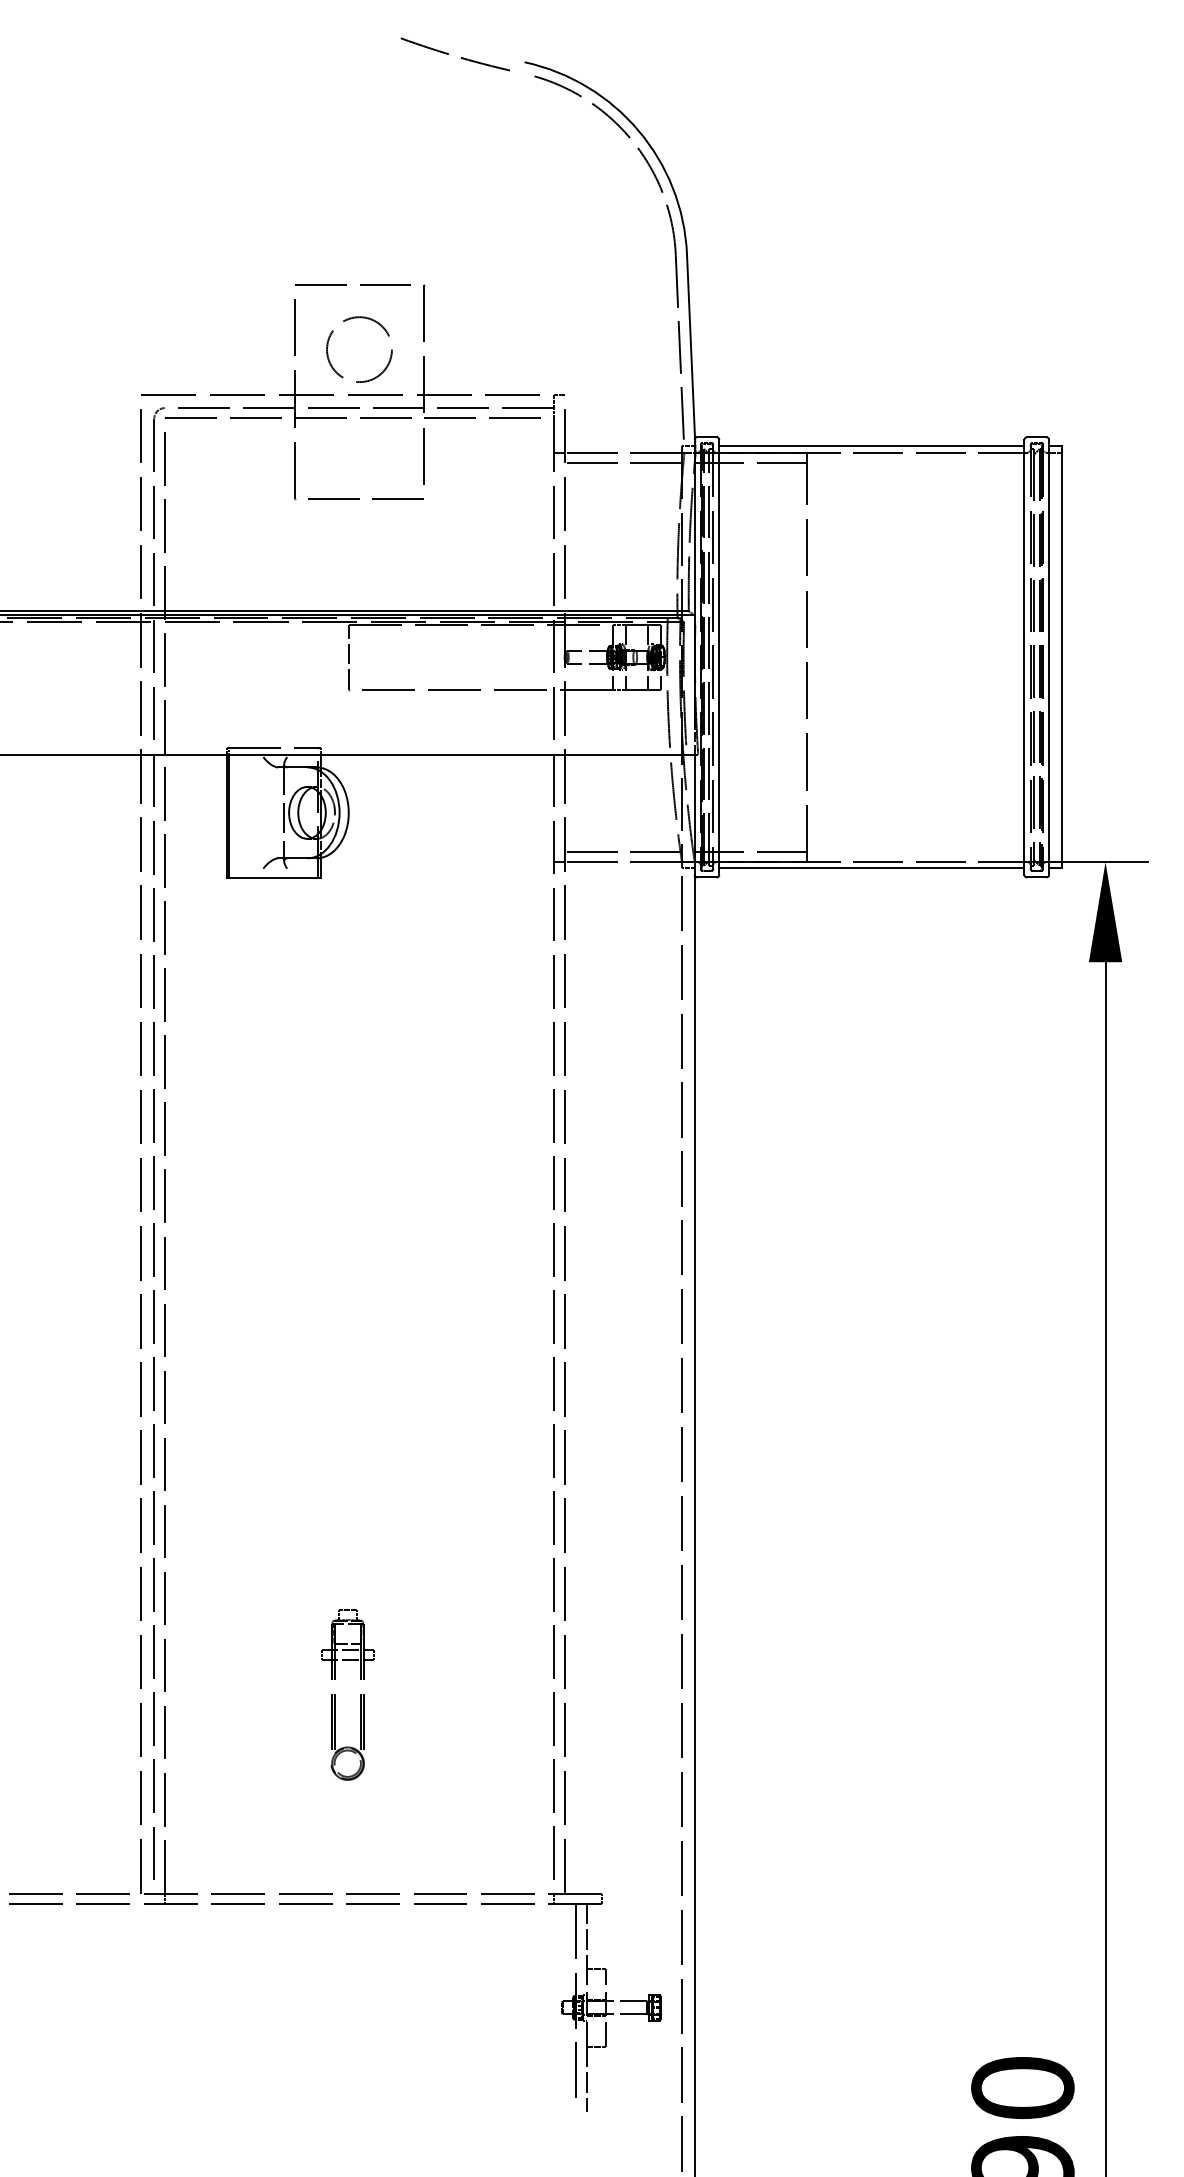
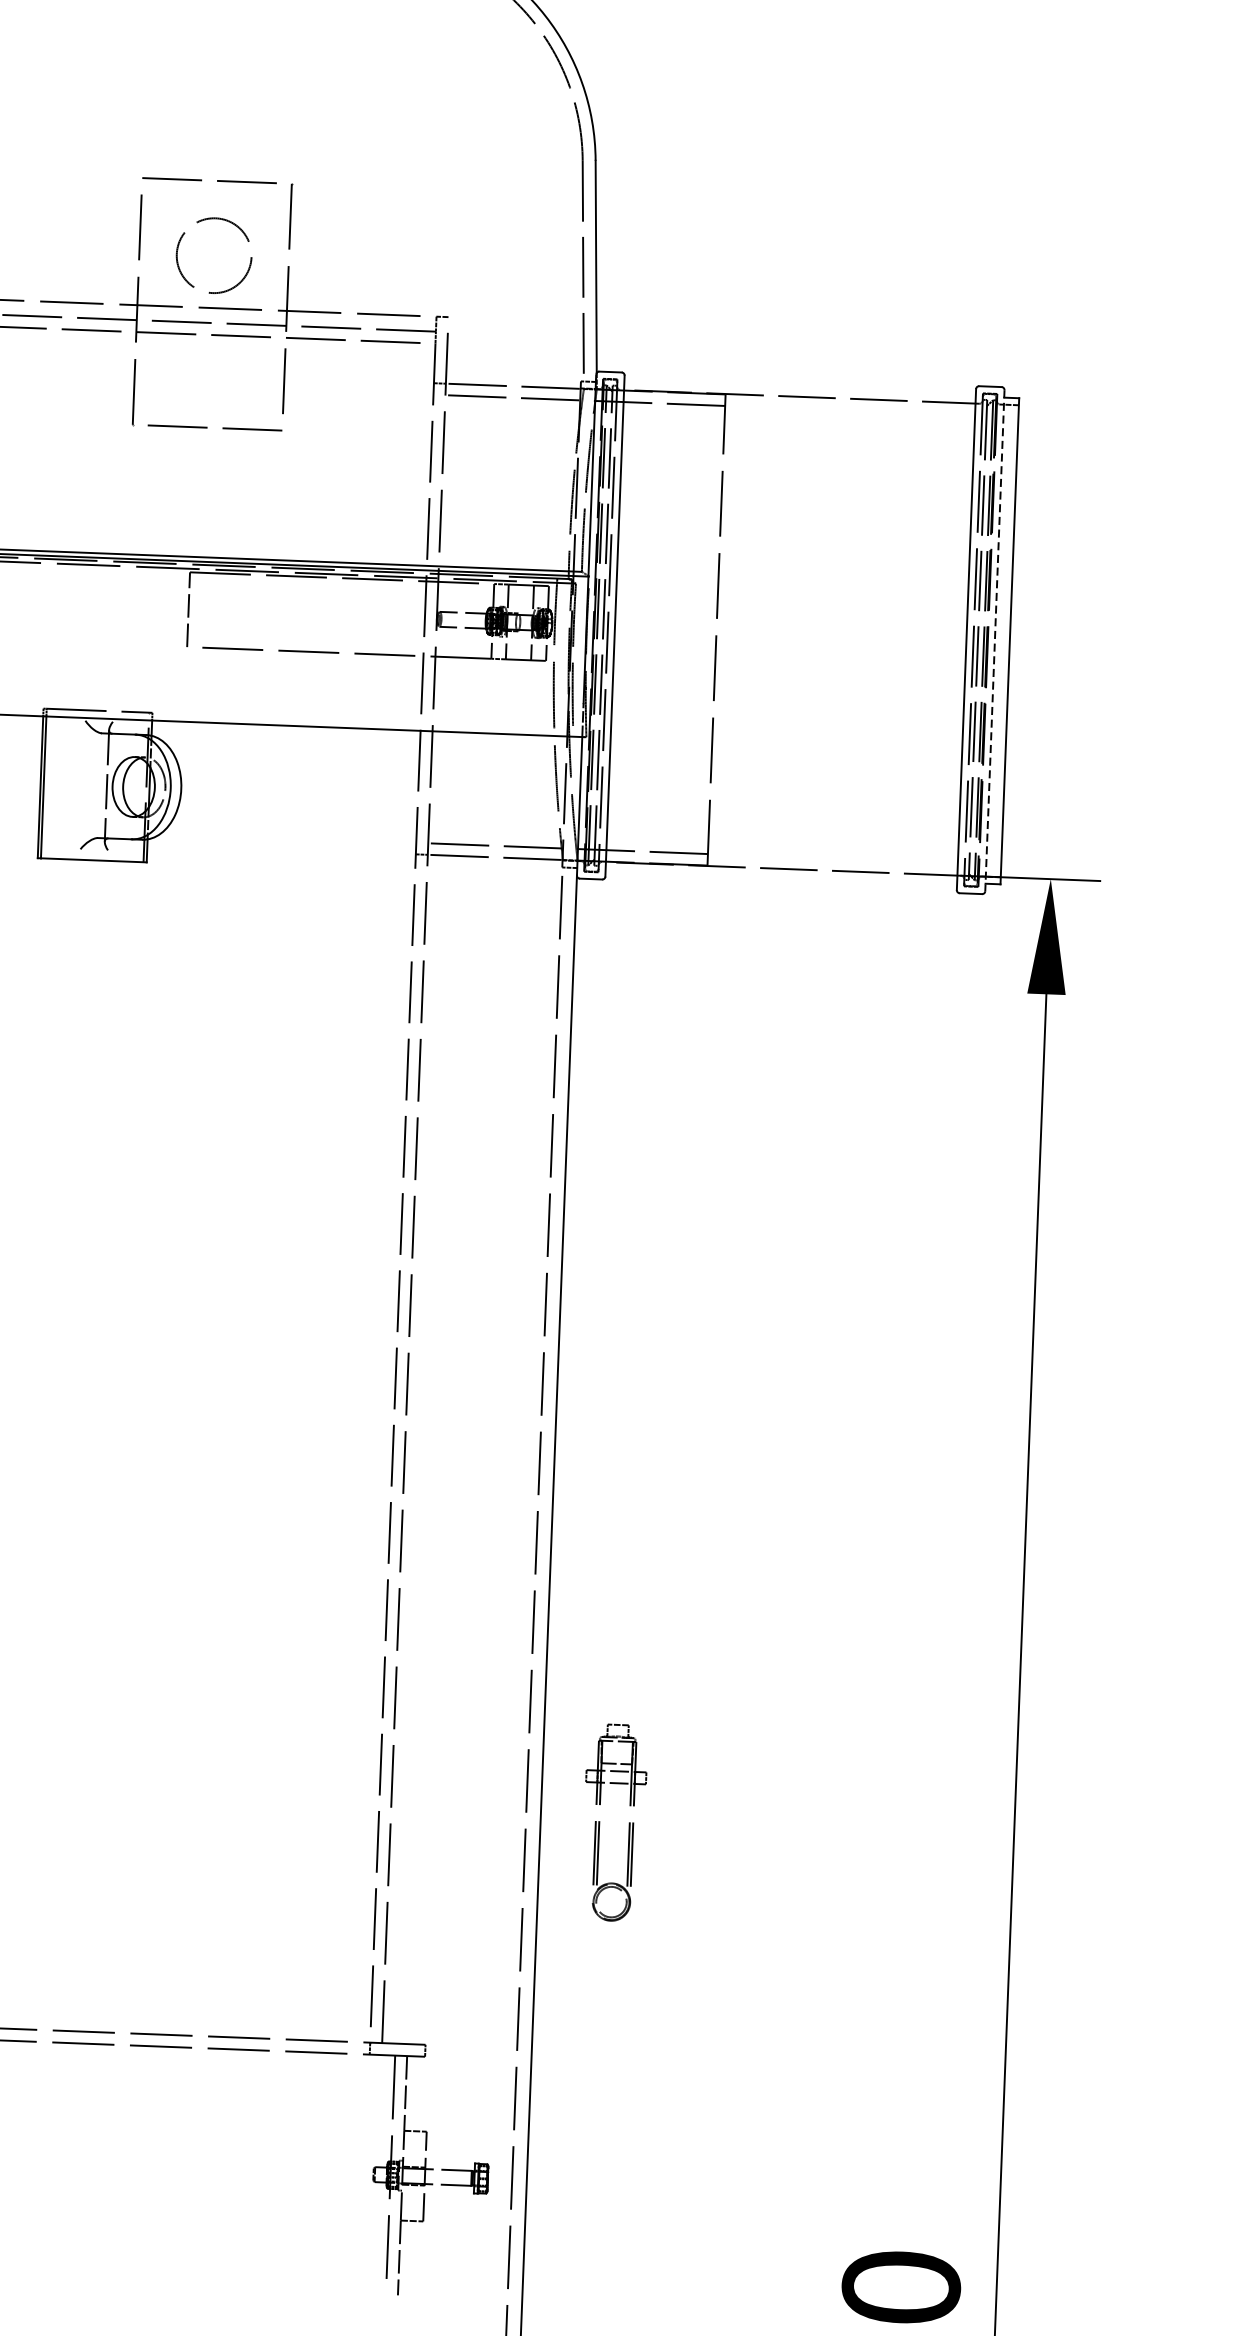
line: (871, 446) -> (799, 389), removed
line: (1049, 657) -> (995, 640), solid -> dashed
line: (871, 868) -> (780, 875), removed
part: (335, 1694) -> (600, 1821), moved

